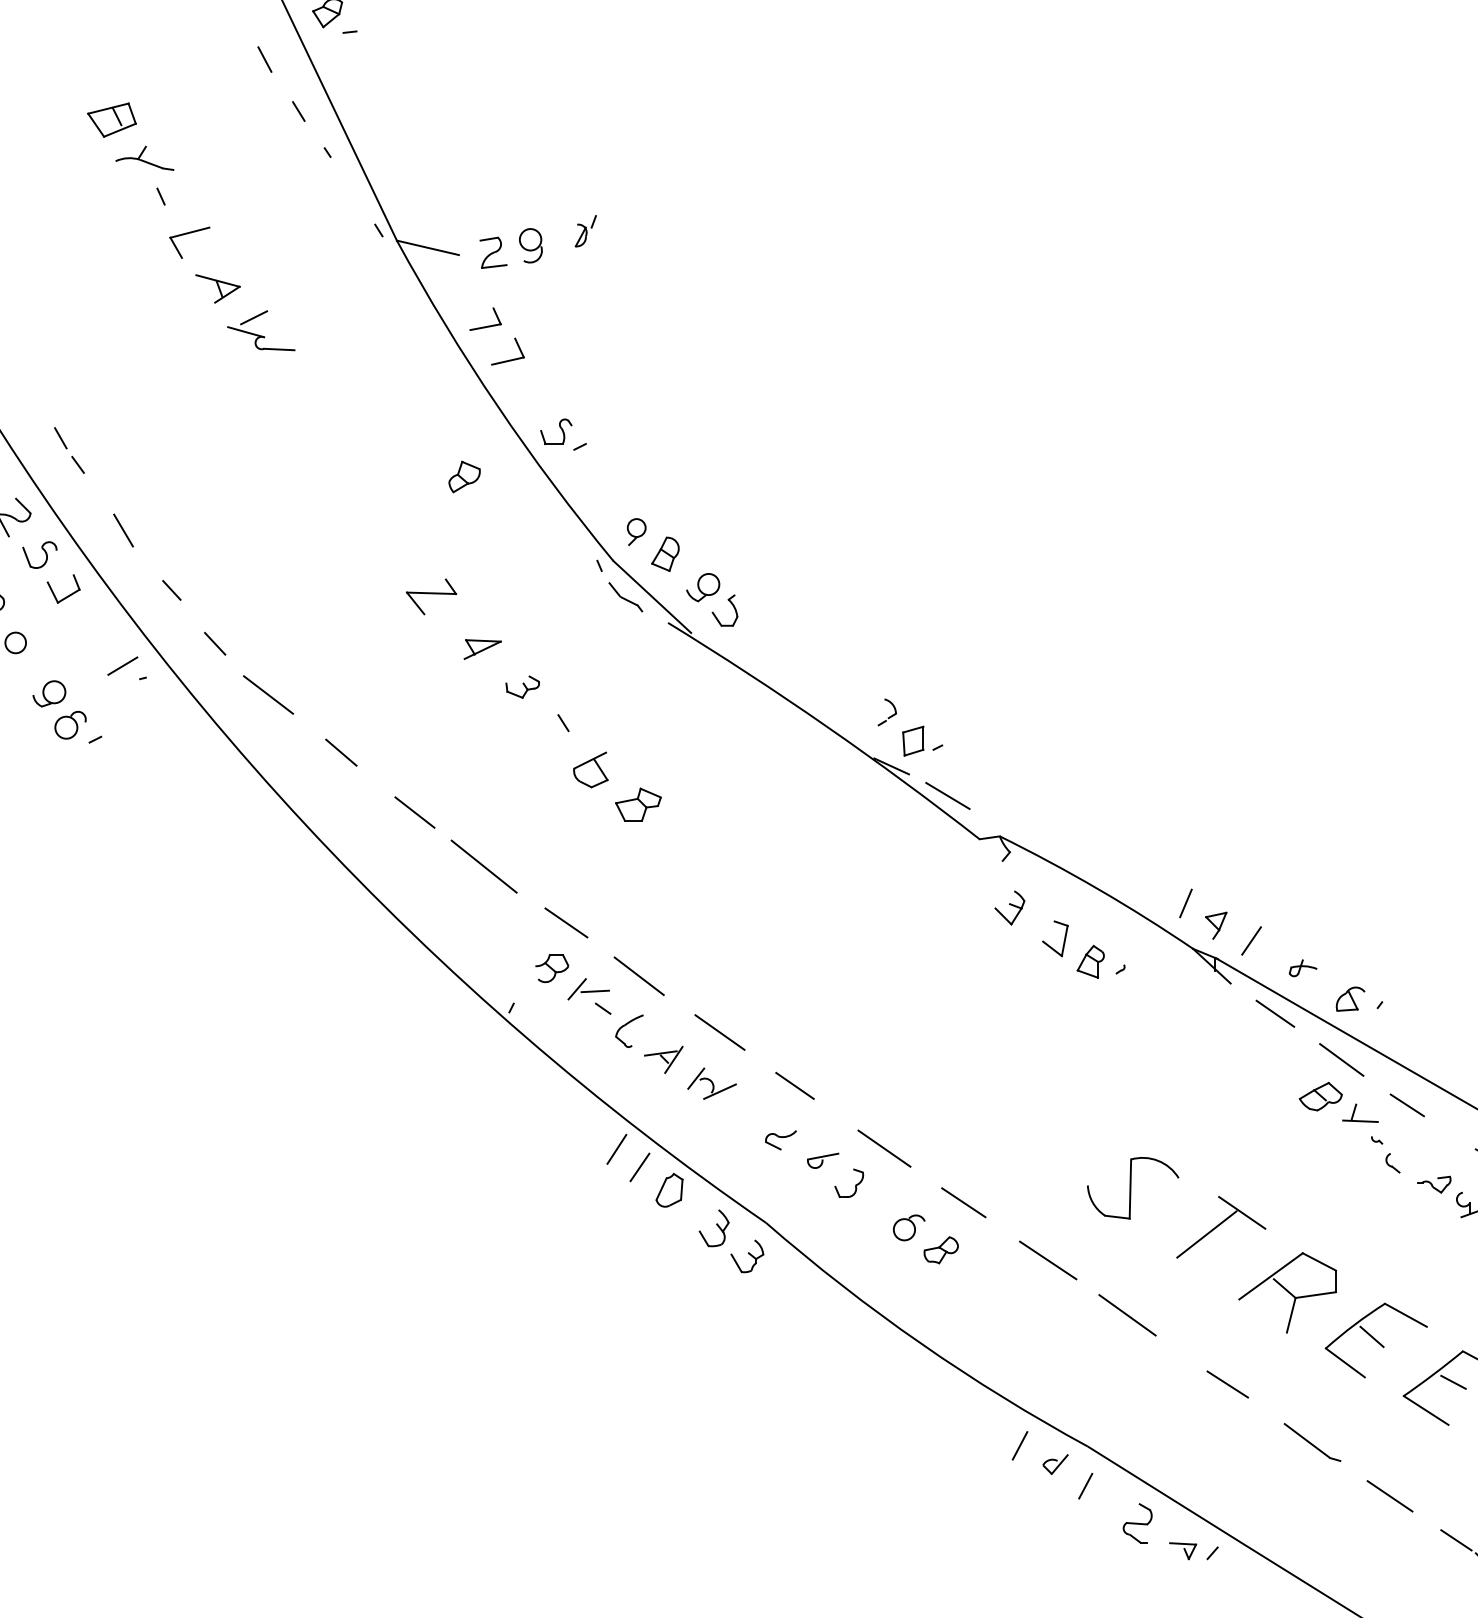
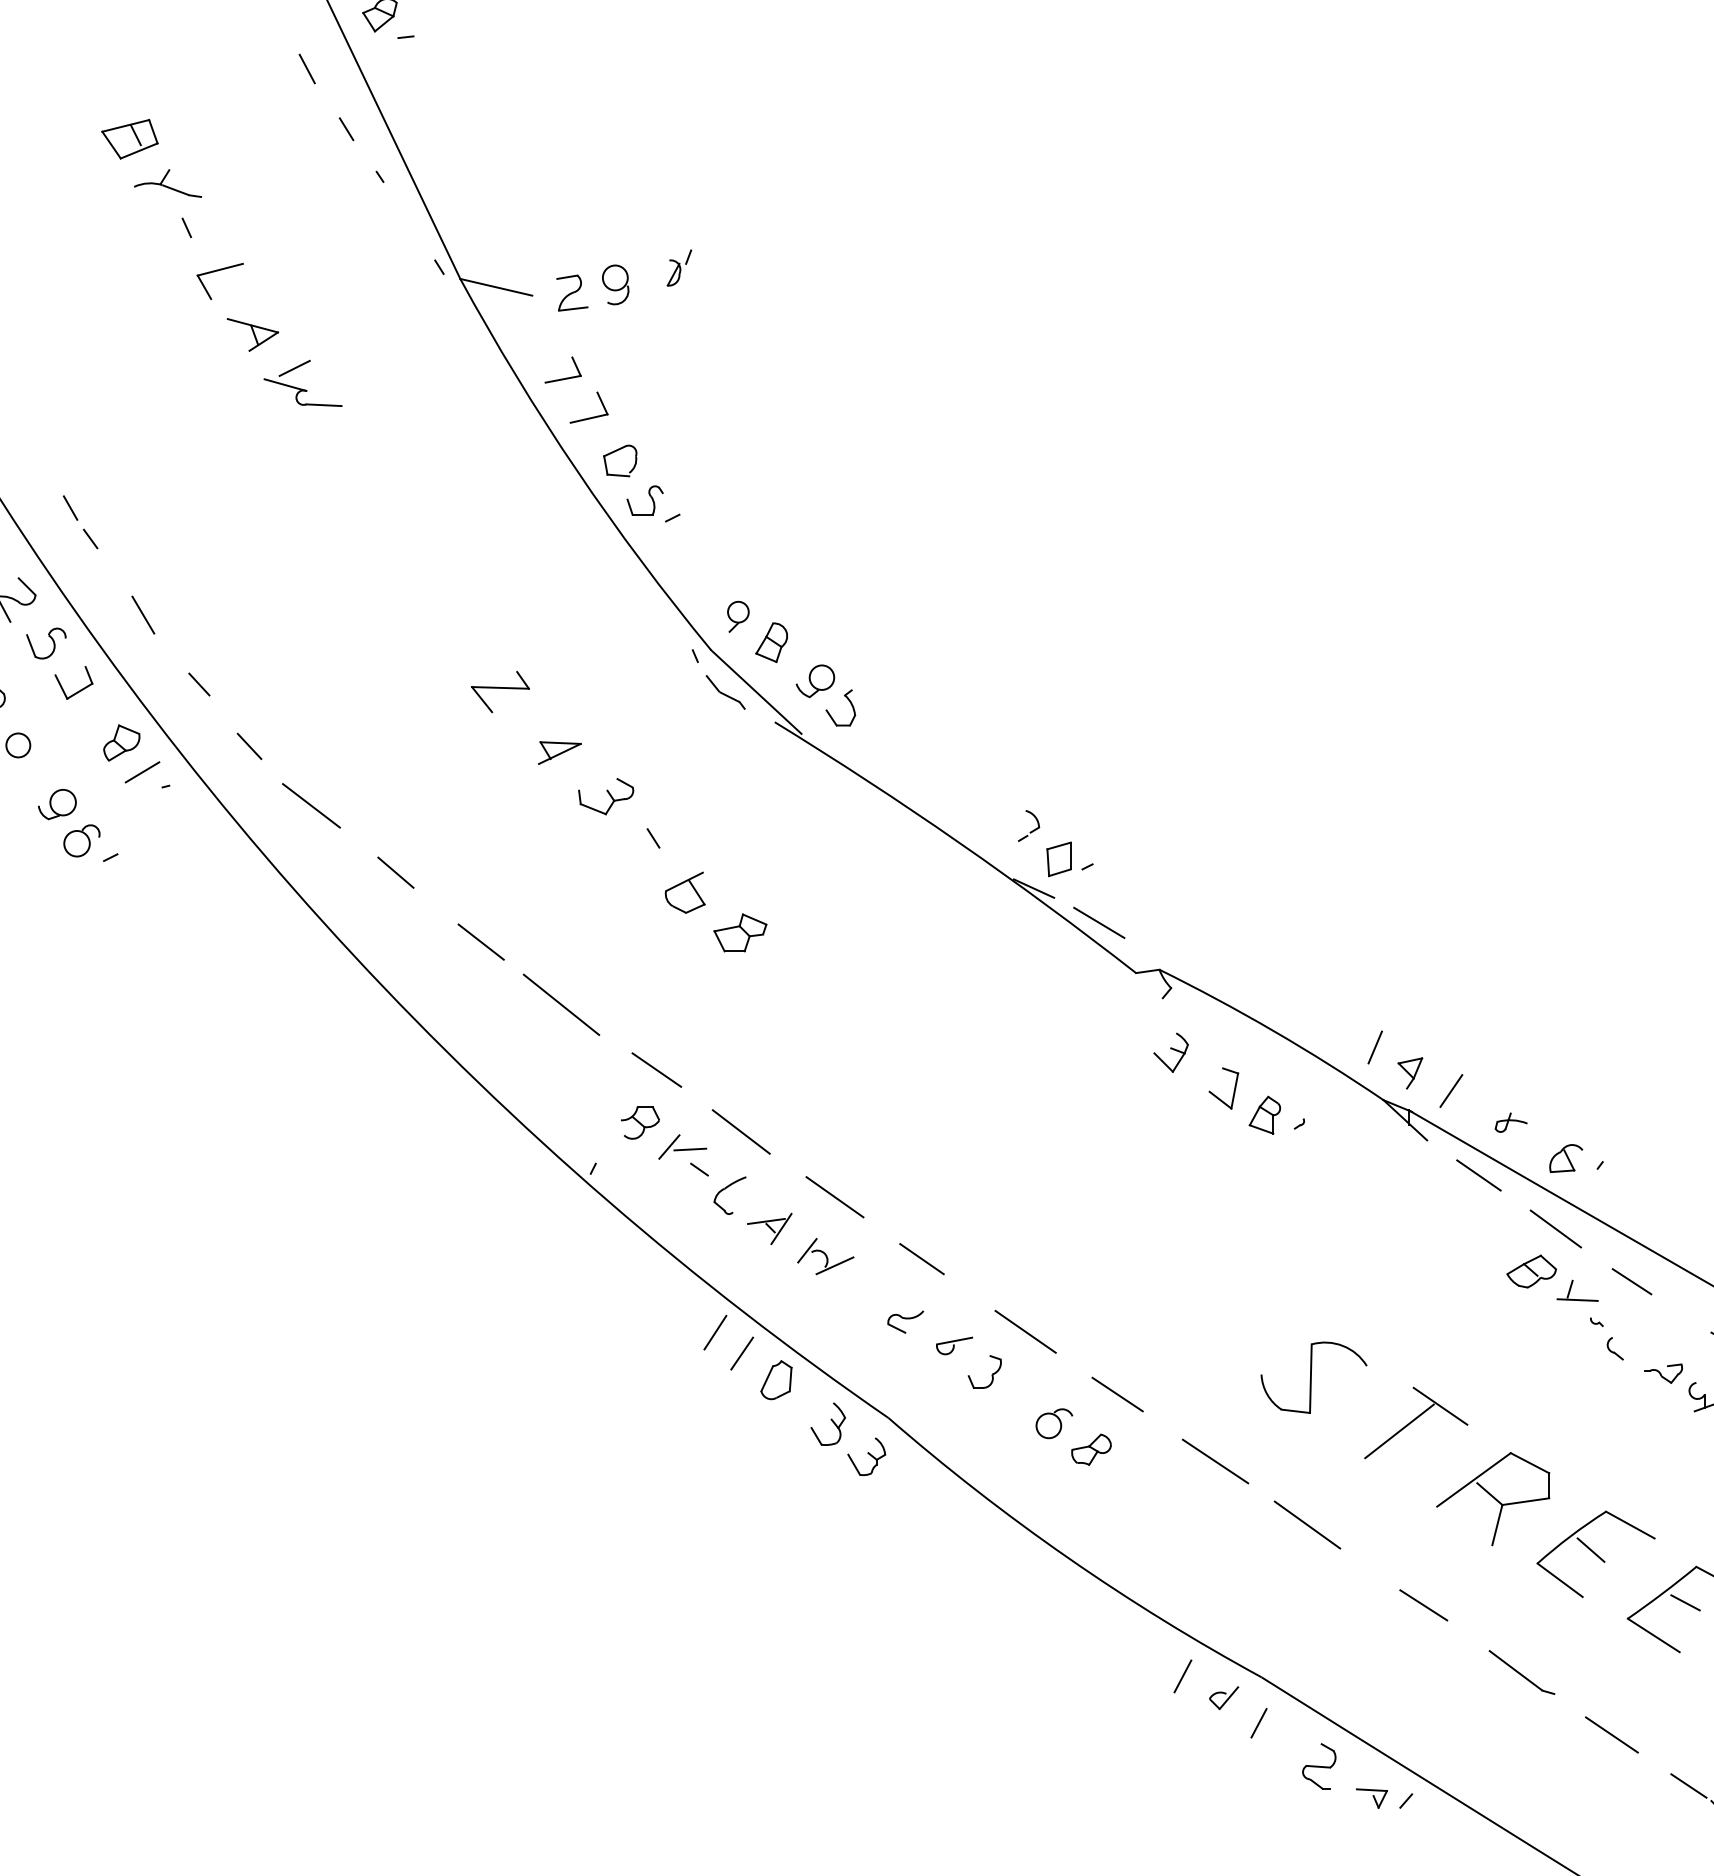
part: (532, 389) -> (617, 451), added
part: (464, 476) -> (121, 742), moved
part: (522, 686) -> (606, 796), size x1.43

